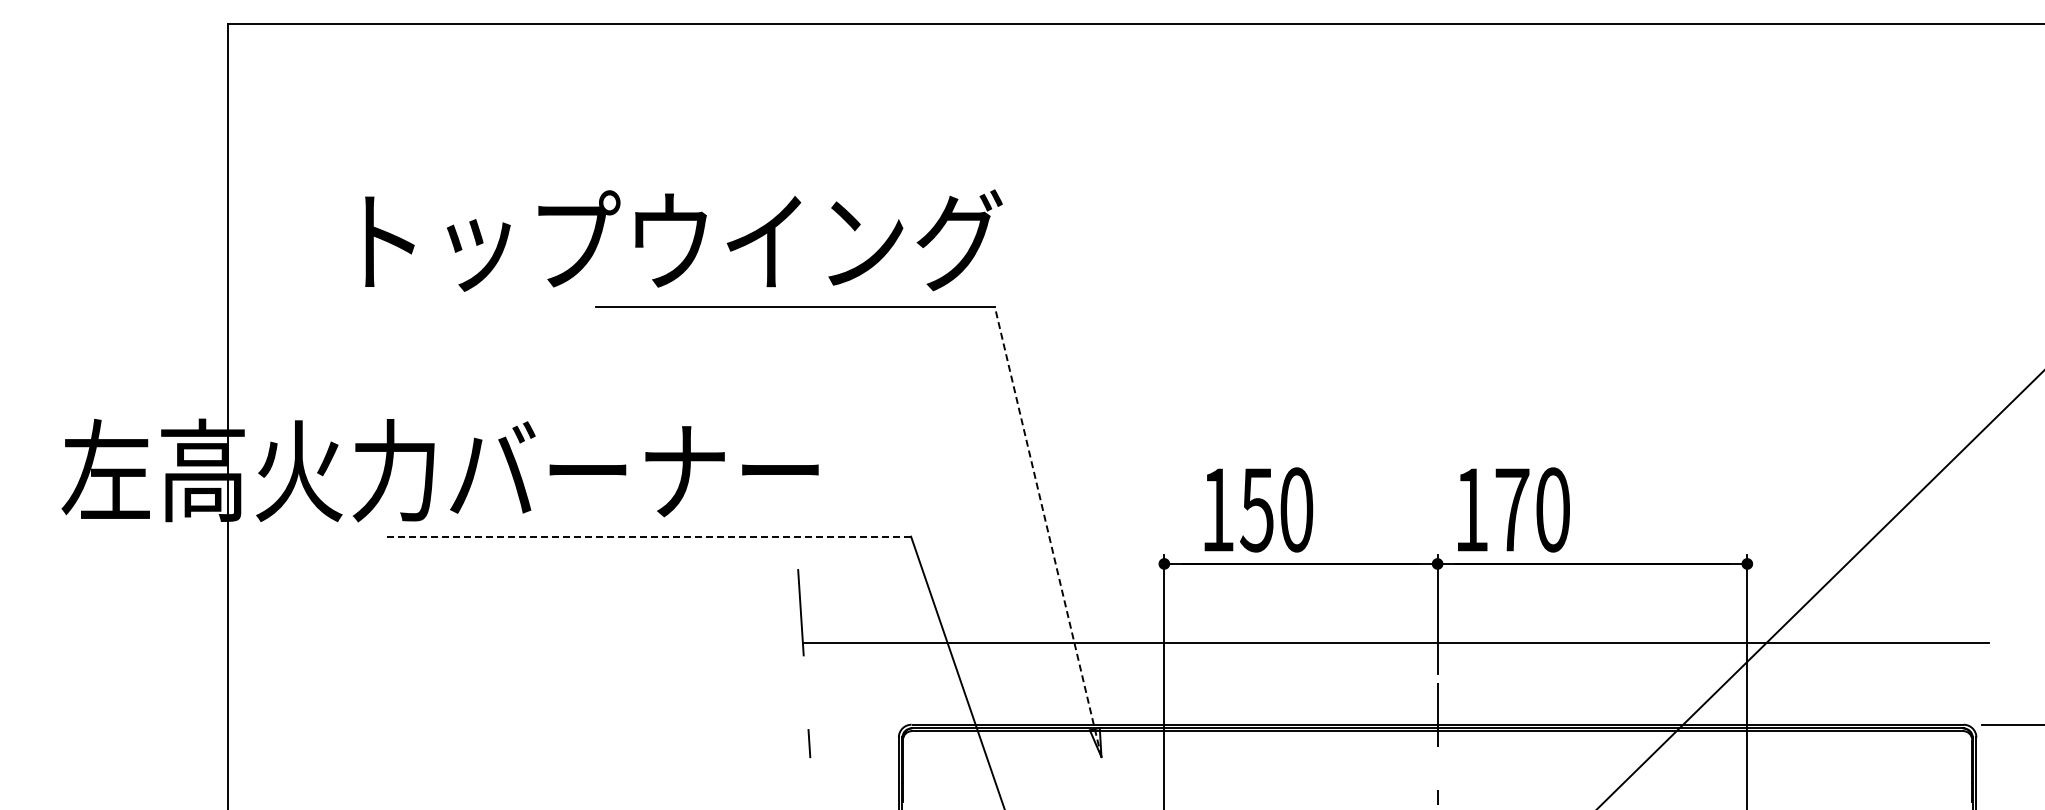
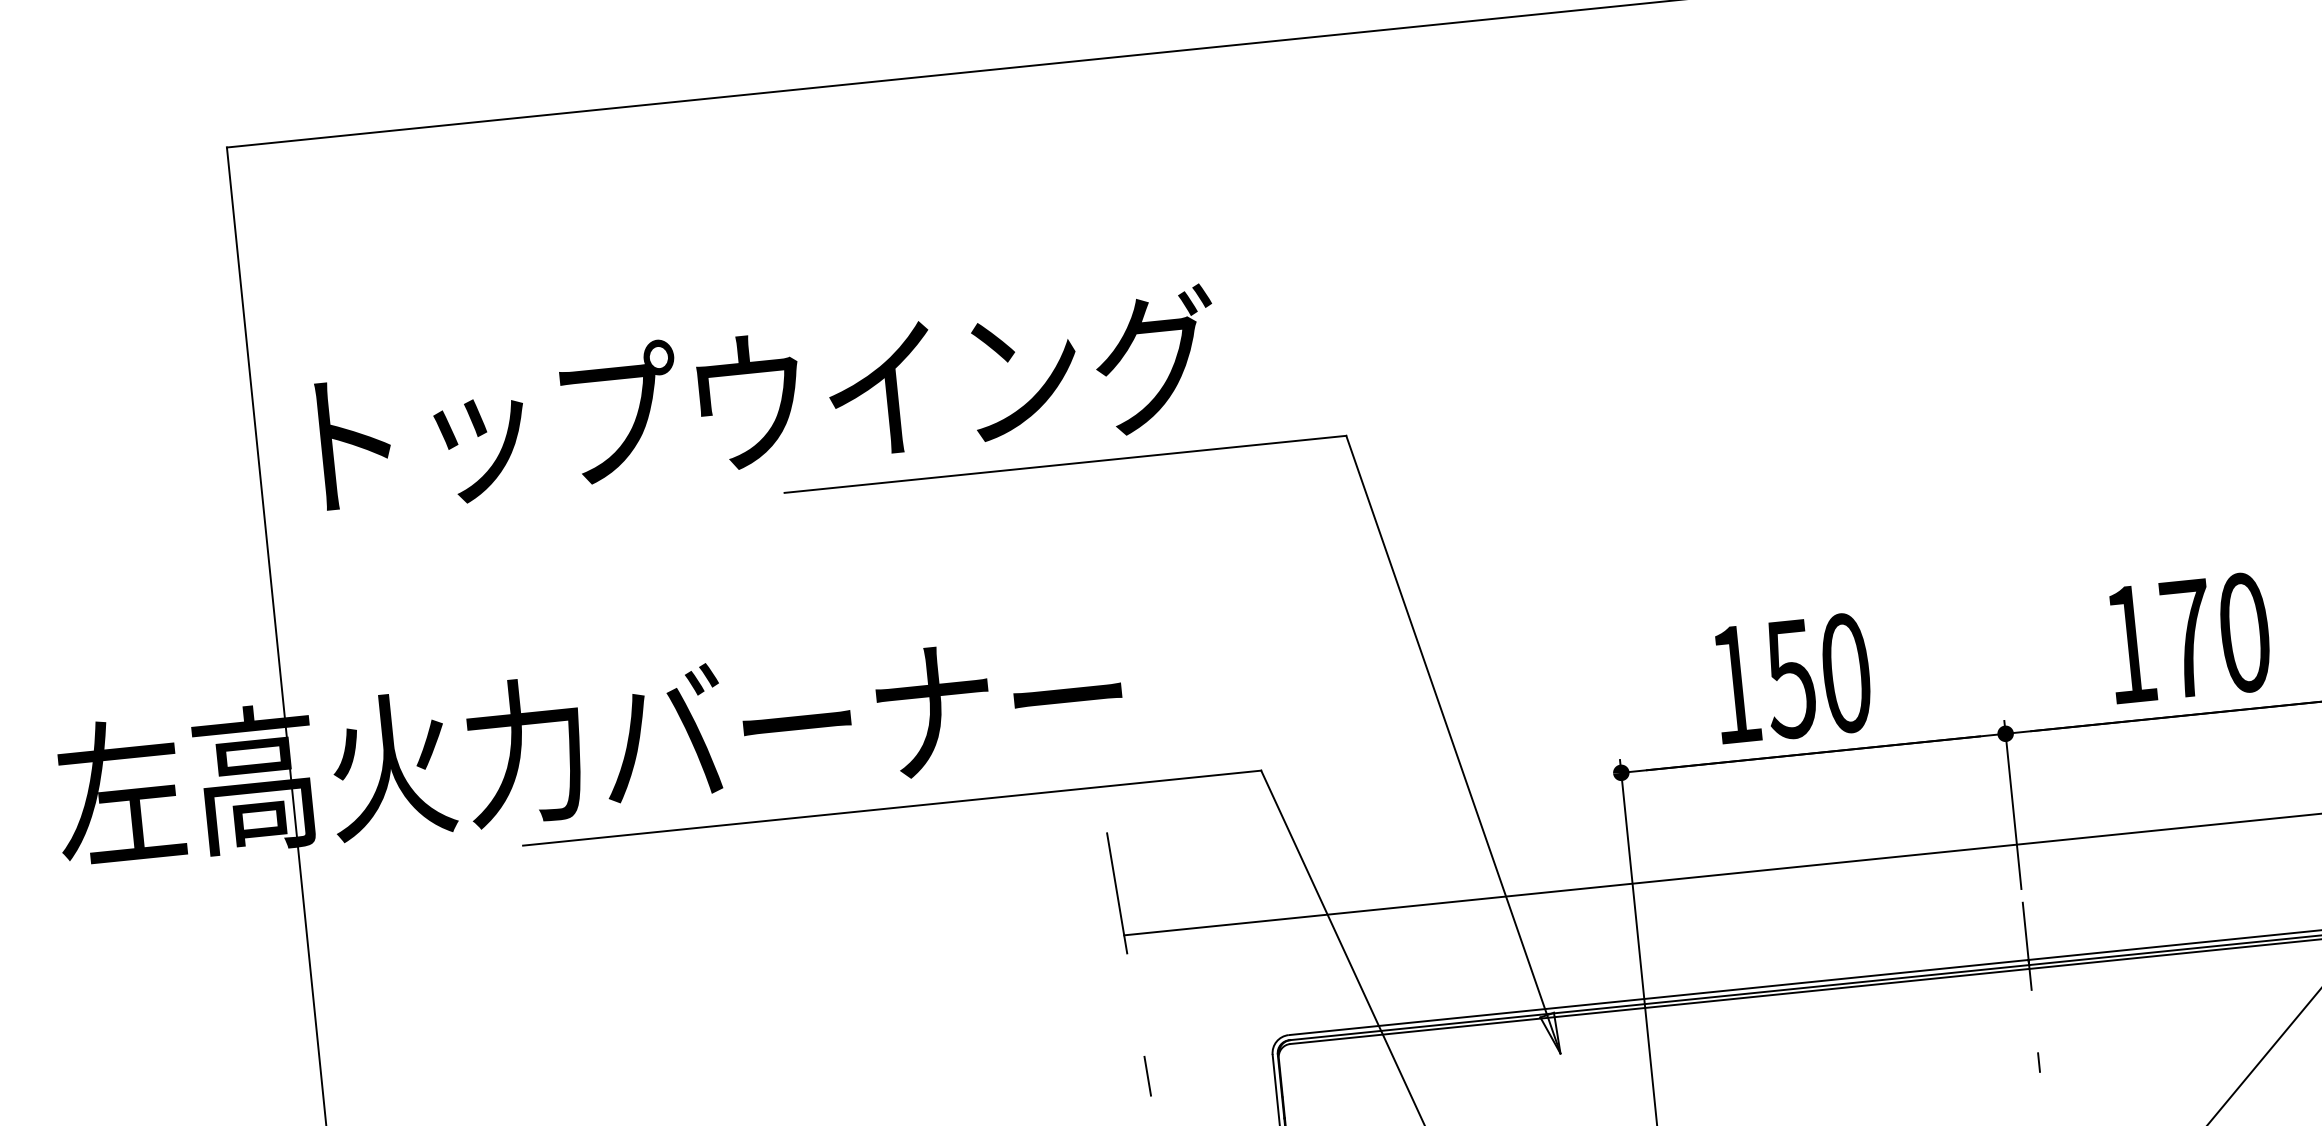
text: (683, 240) -> (768, 399), moved
text: (1258, 509) -> (1792, 678), moved
text: (1513, 509) -> (2188, 637), moved
line: (1048, 531) -> (1453, 743), dashed -> solid
line: (648, 536) -> (891, 807), dashed -> solid

